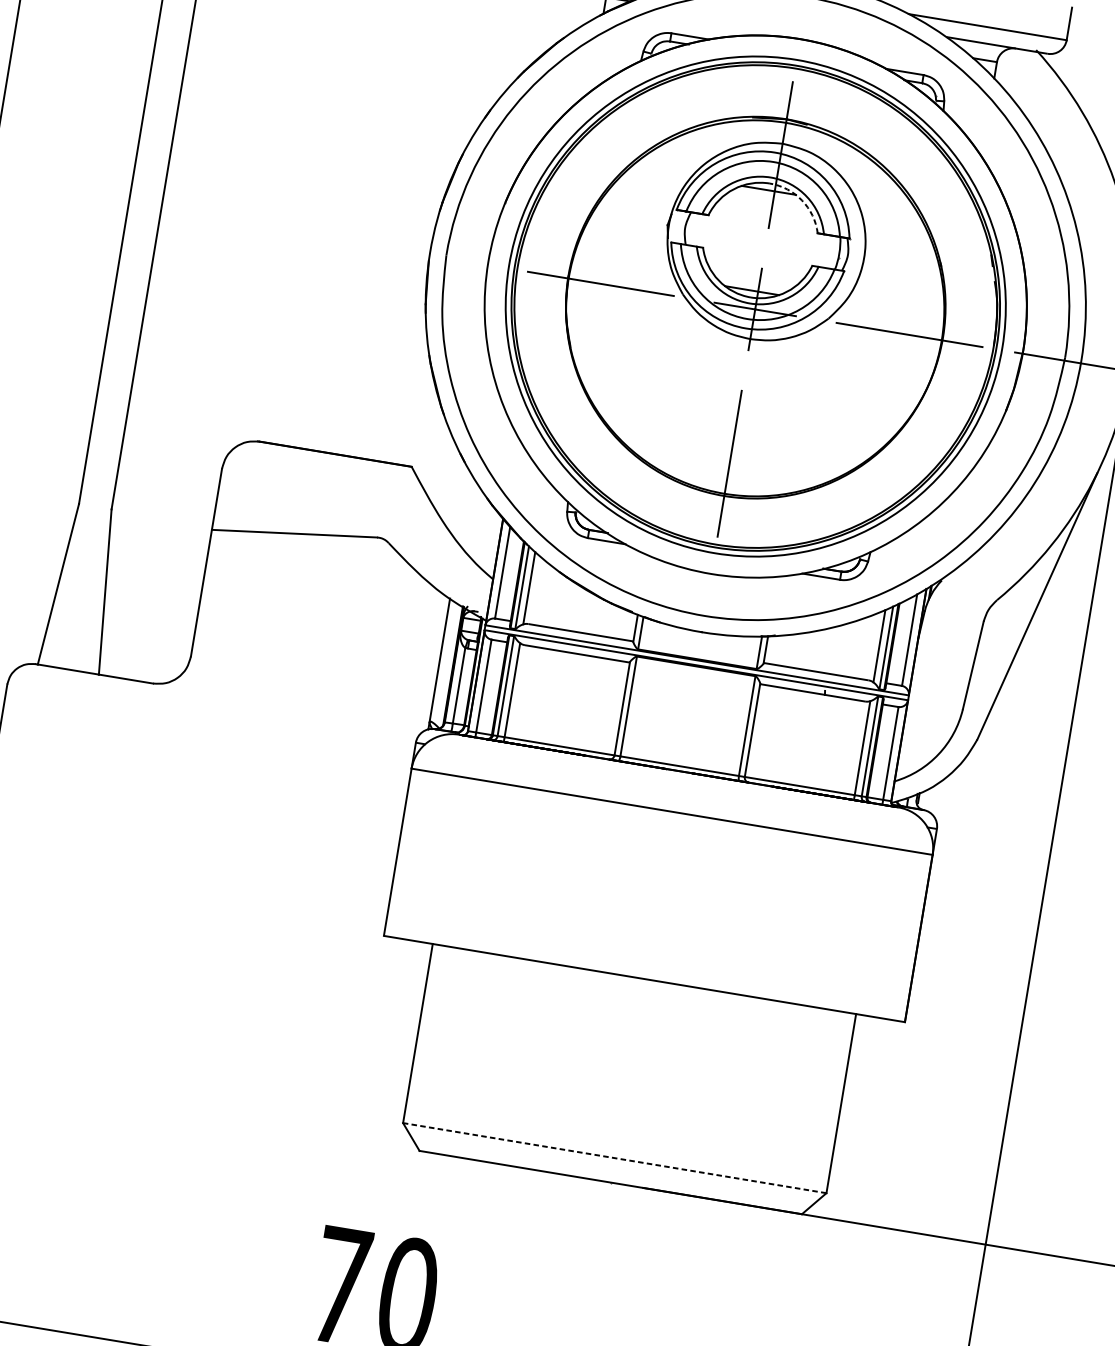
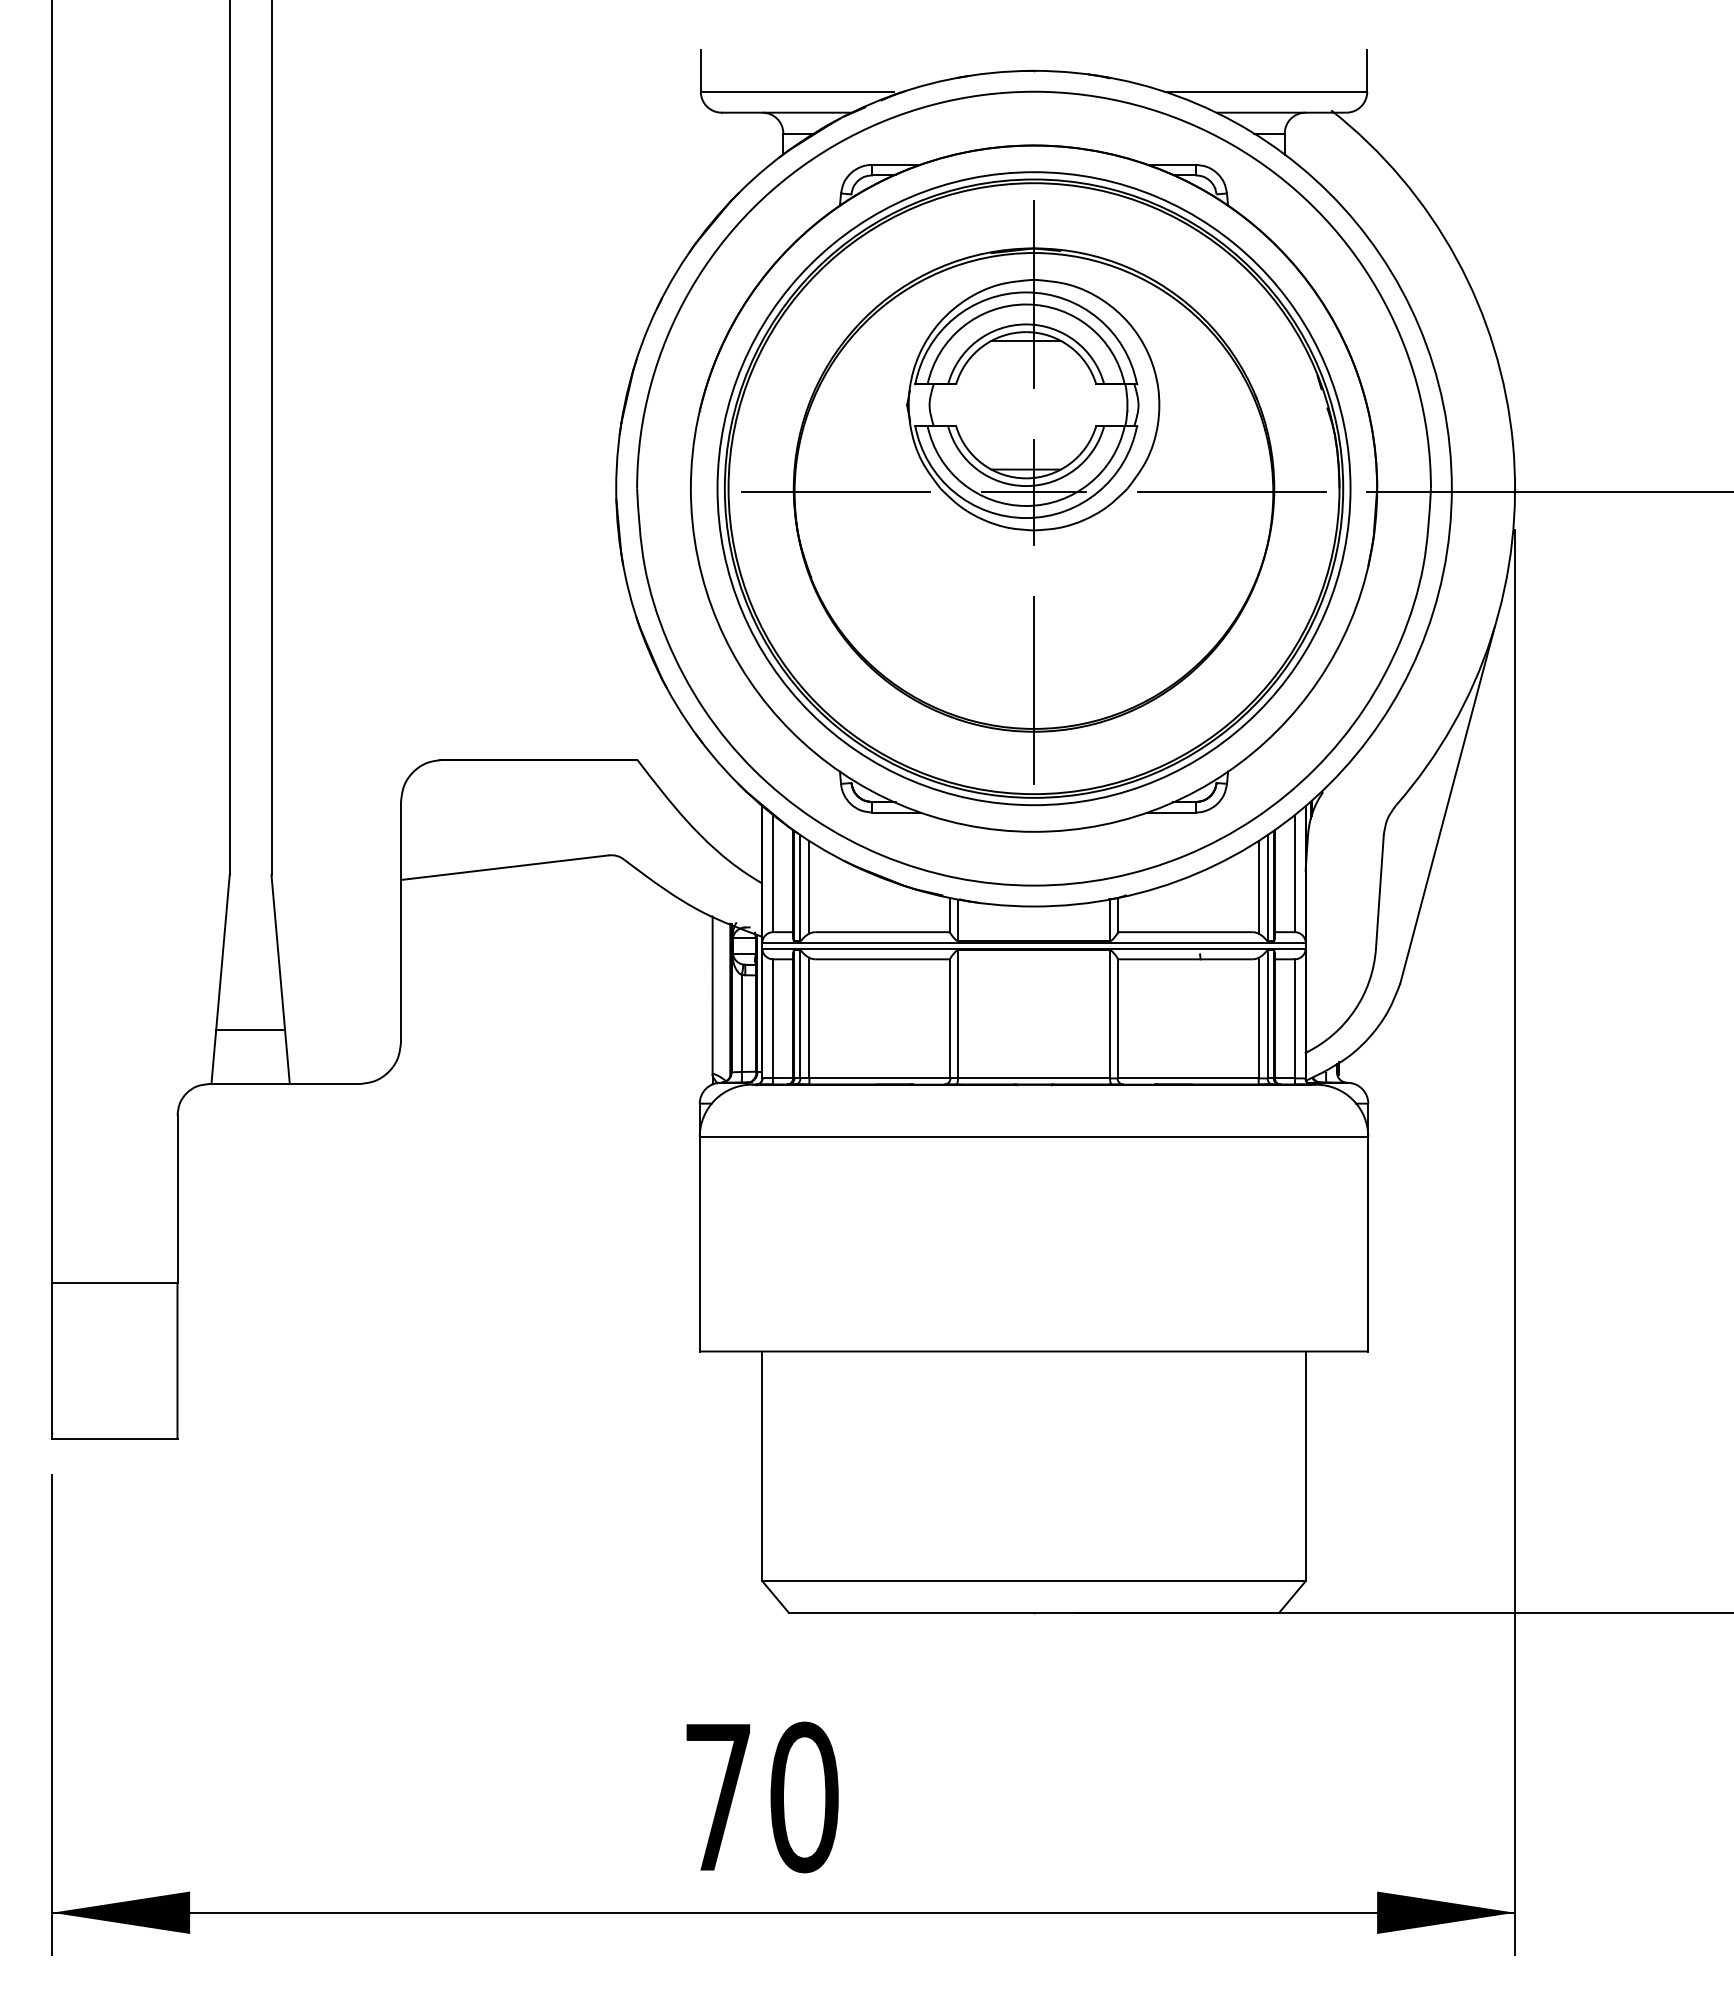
arc: (801, 200) -> (1069, 346), dashed -> solid
line: (75, 626) -> (250, 1029), added
line: (615, 1158) -> (1034, 1581), dashed -> solid

